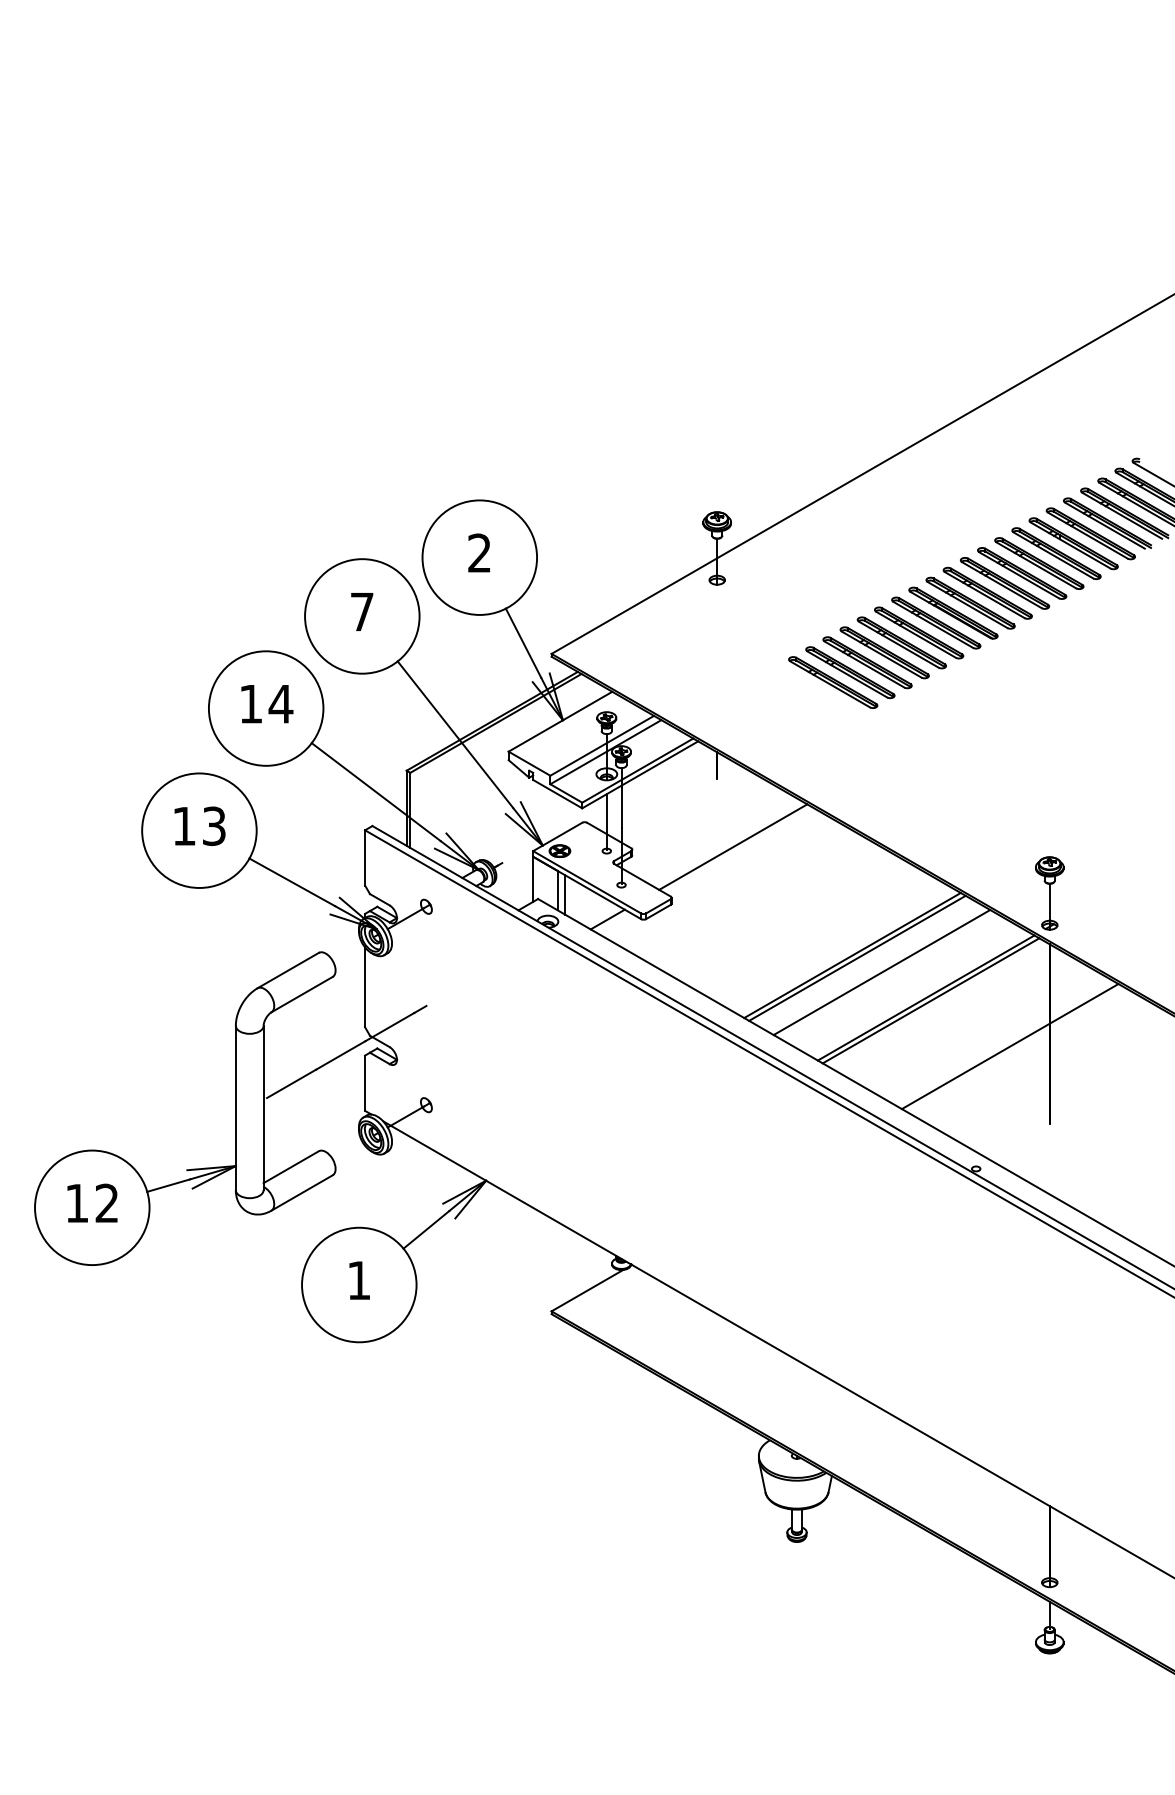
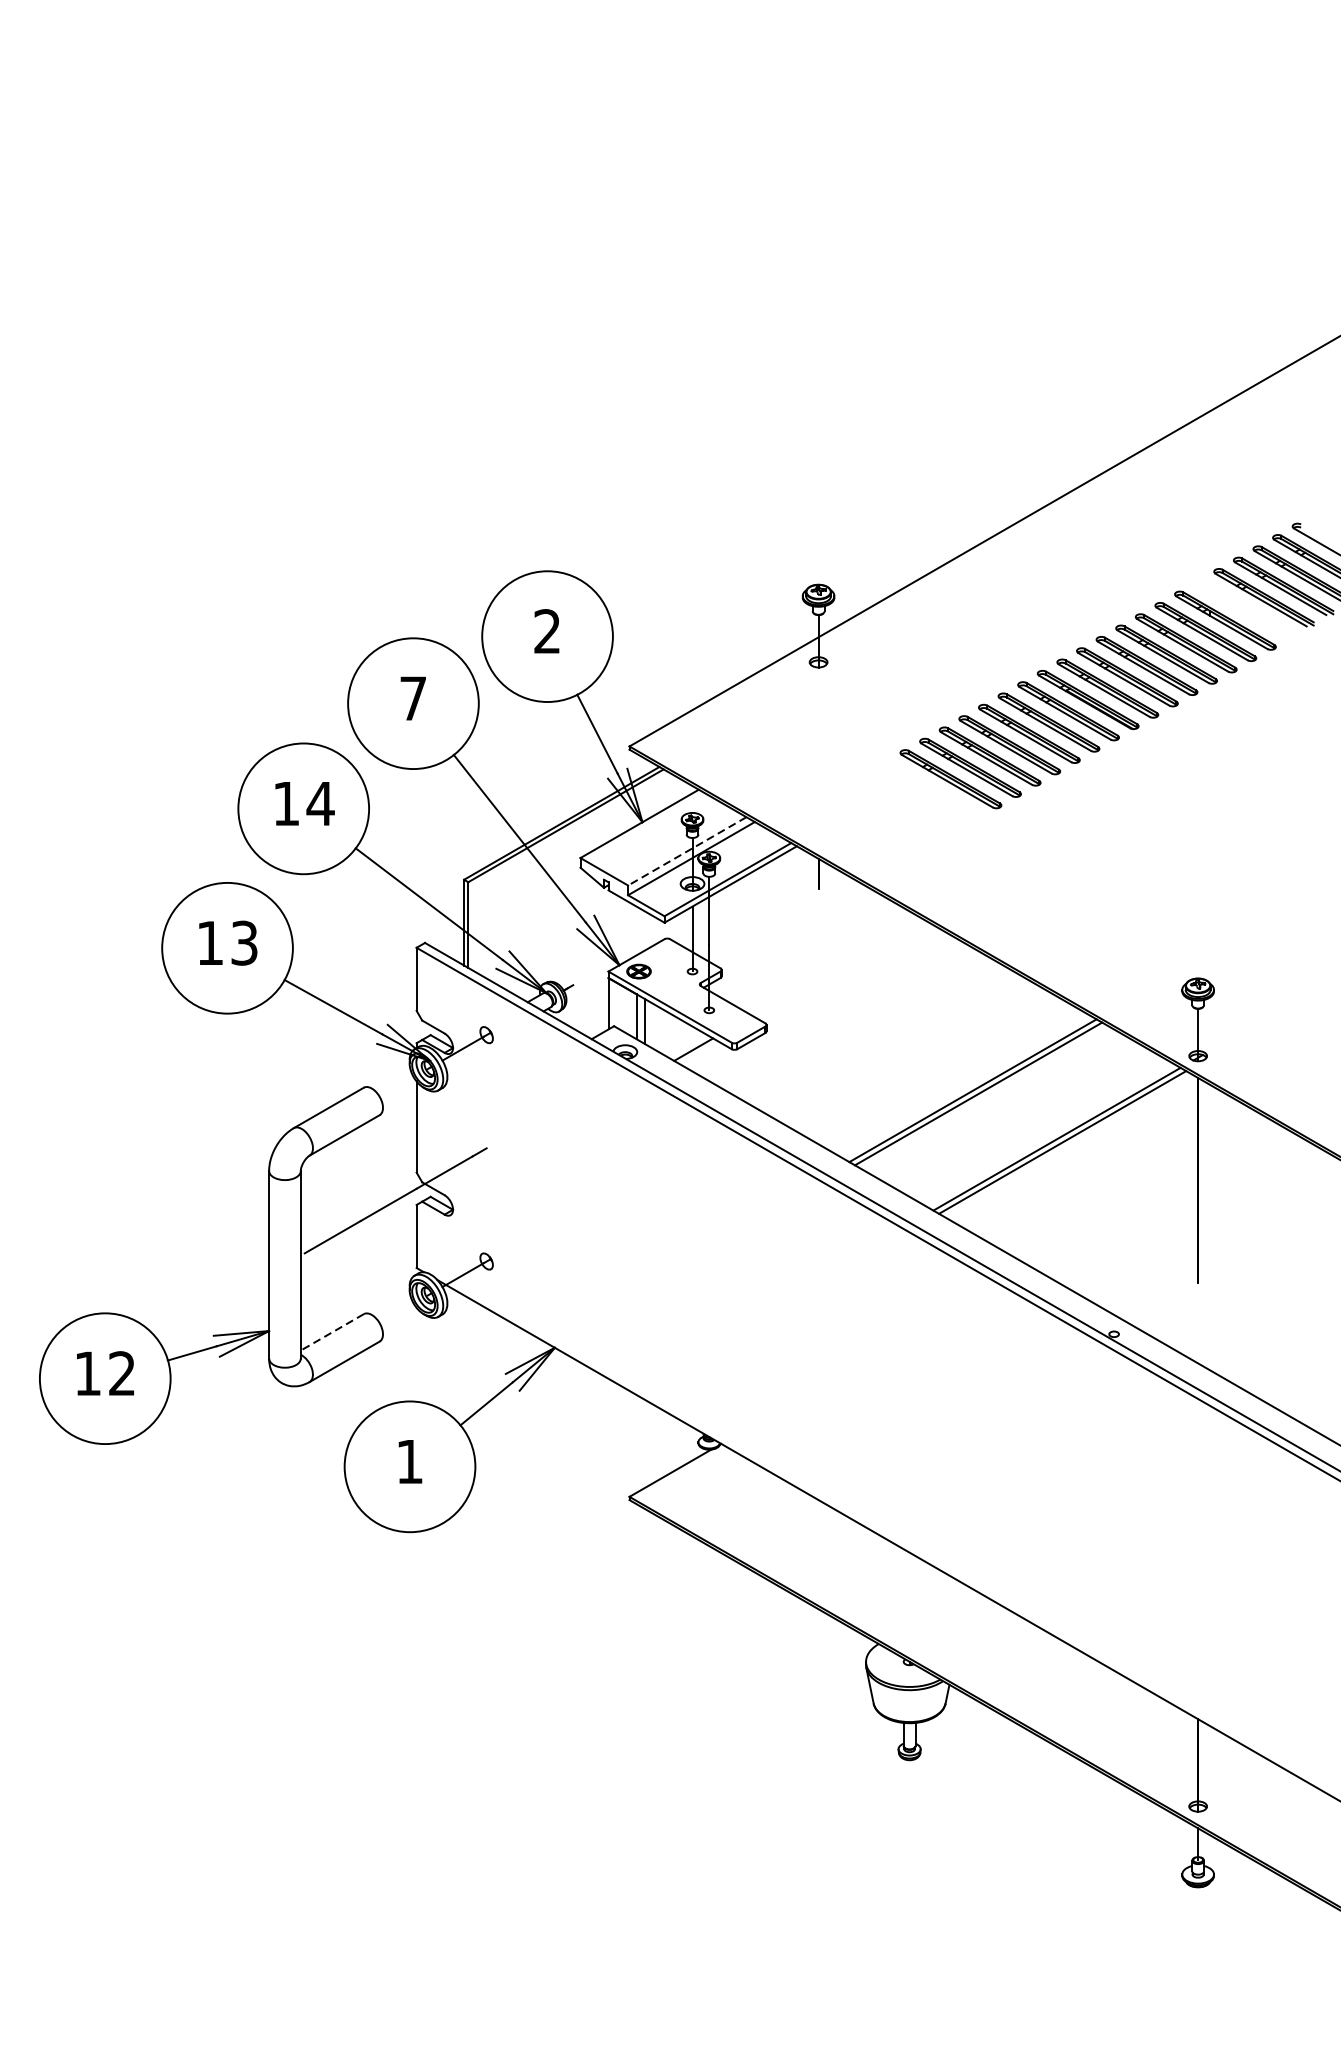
part: (1090, 533) -> (1244, 609), removed
line: (602, 745) -> (687, 851), solid -> dashed
line: (733, 846) -> (837, 966), removed
line: (881, 972) -> (1006, 1110), removed
line: (1009, 1046) -> (1152, 1194), removed
line: (291, 1167) -> (332, 1332), solid -> dashed

